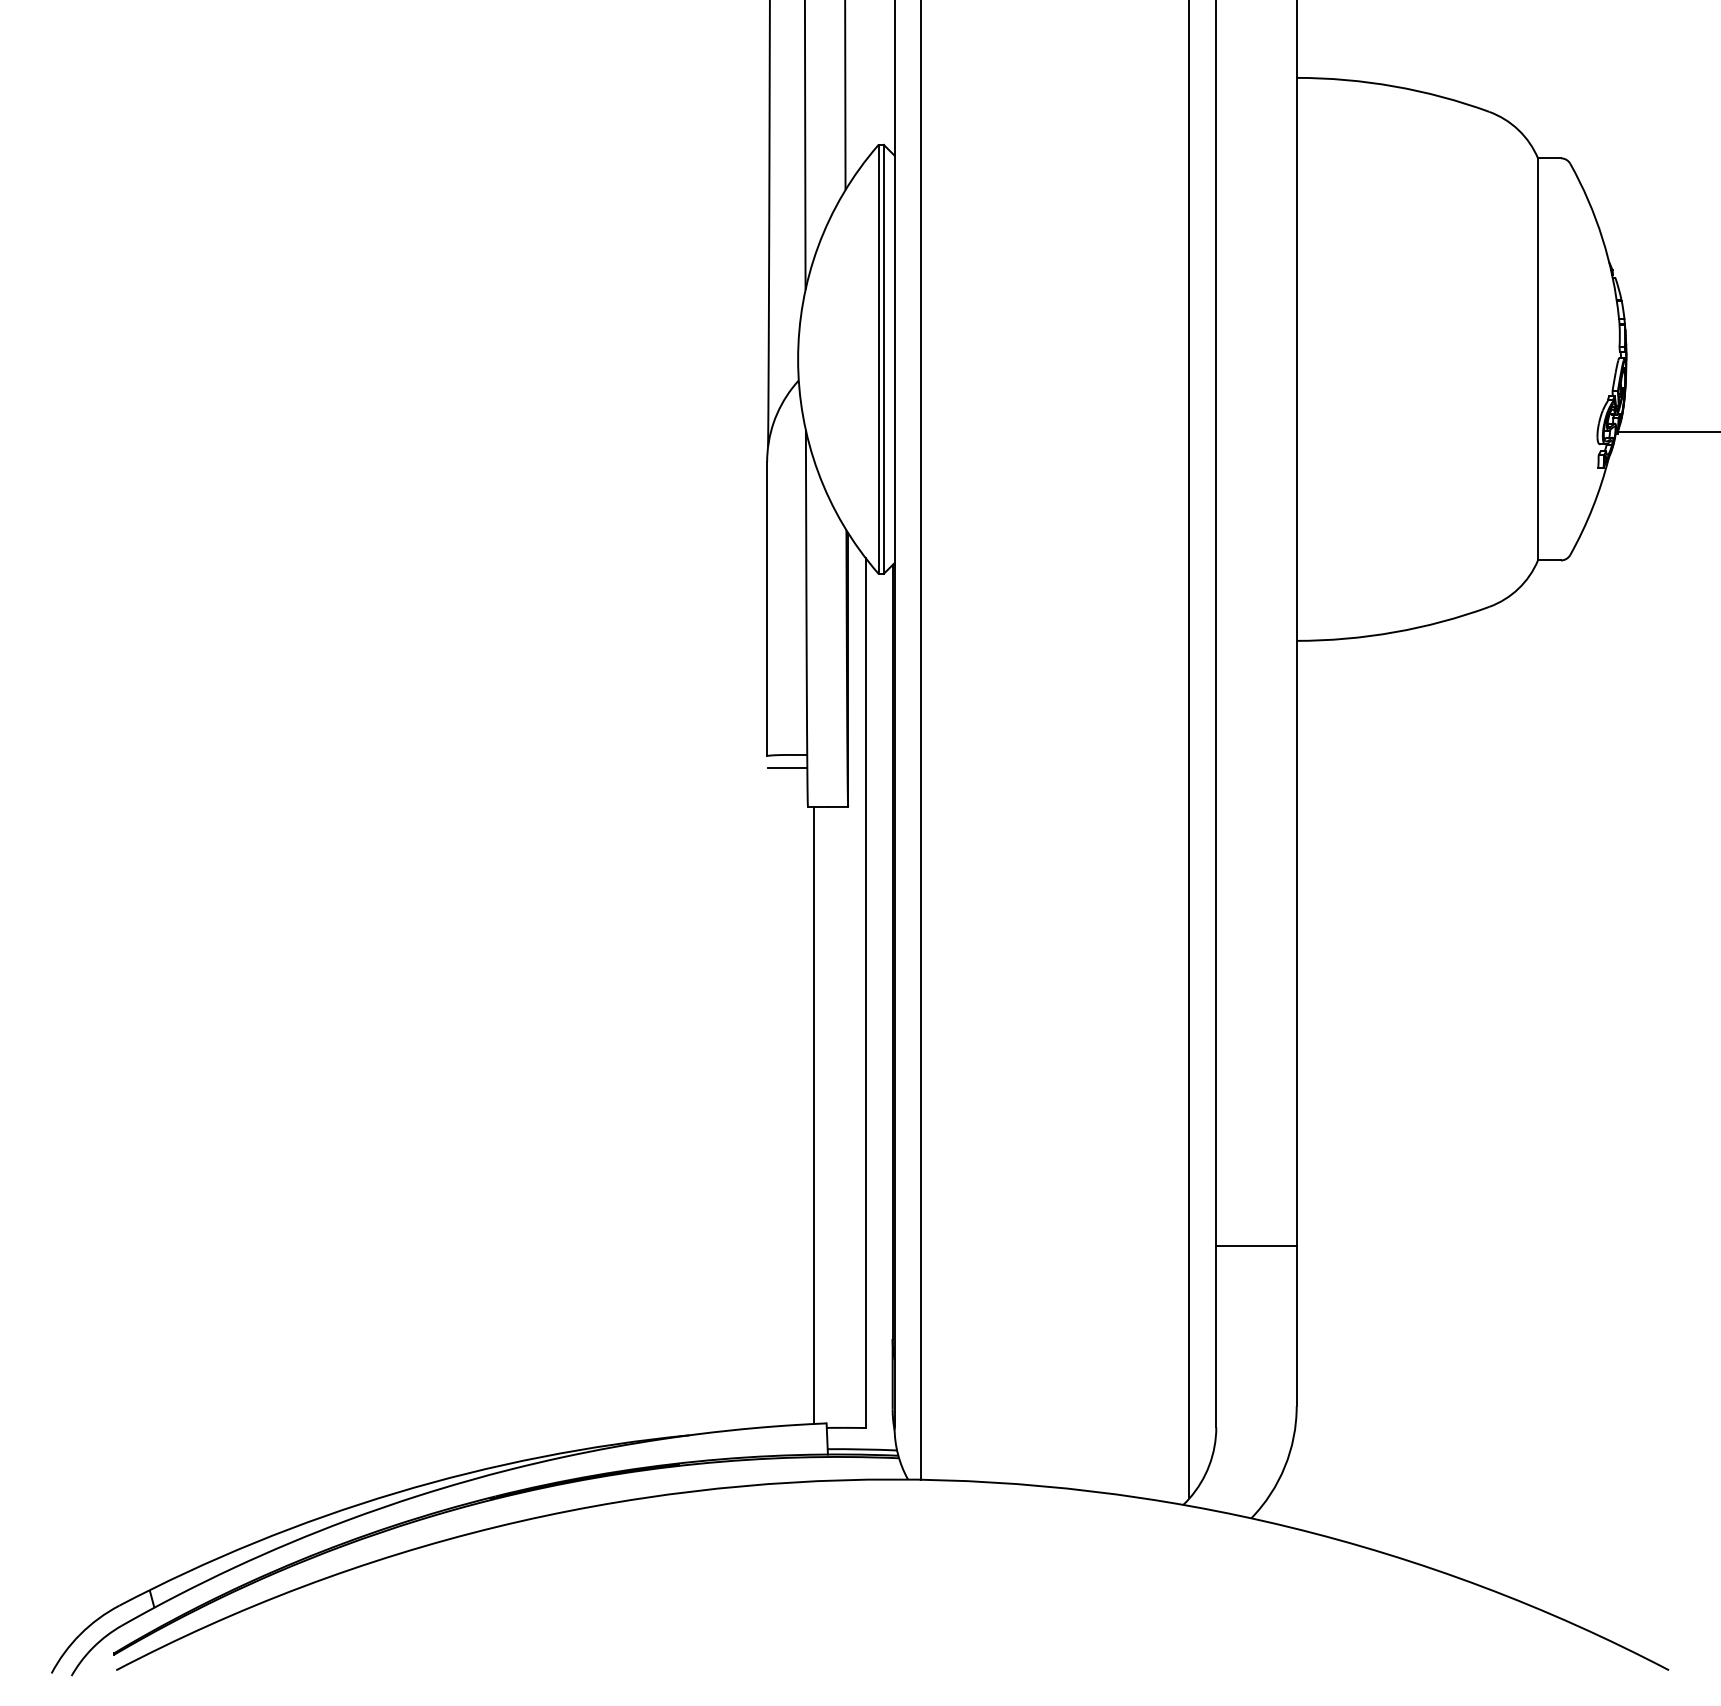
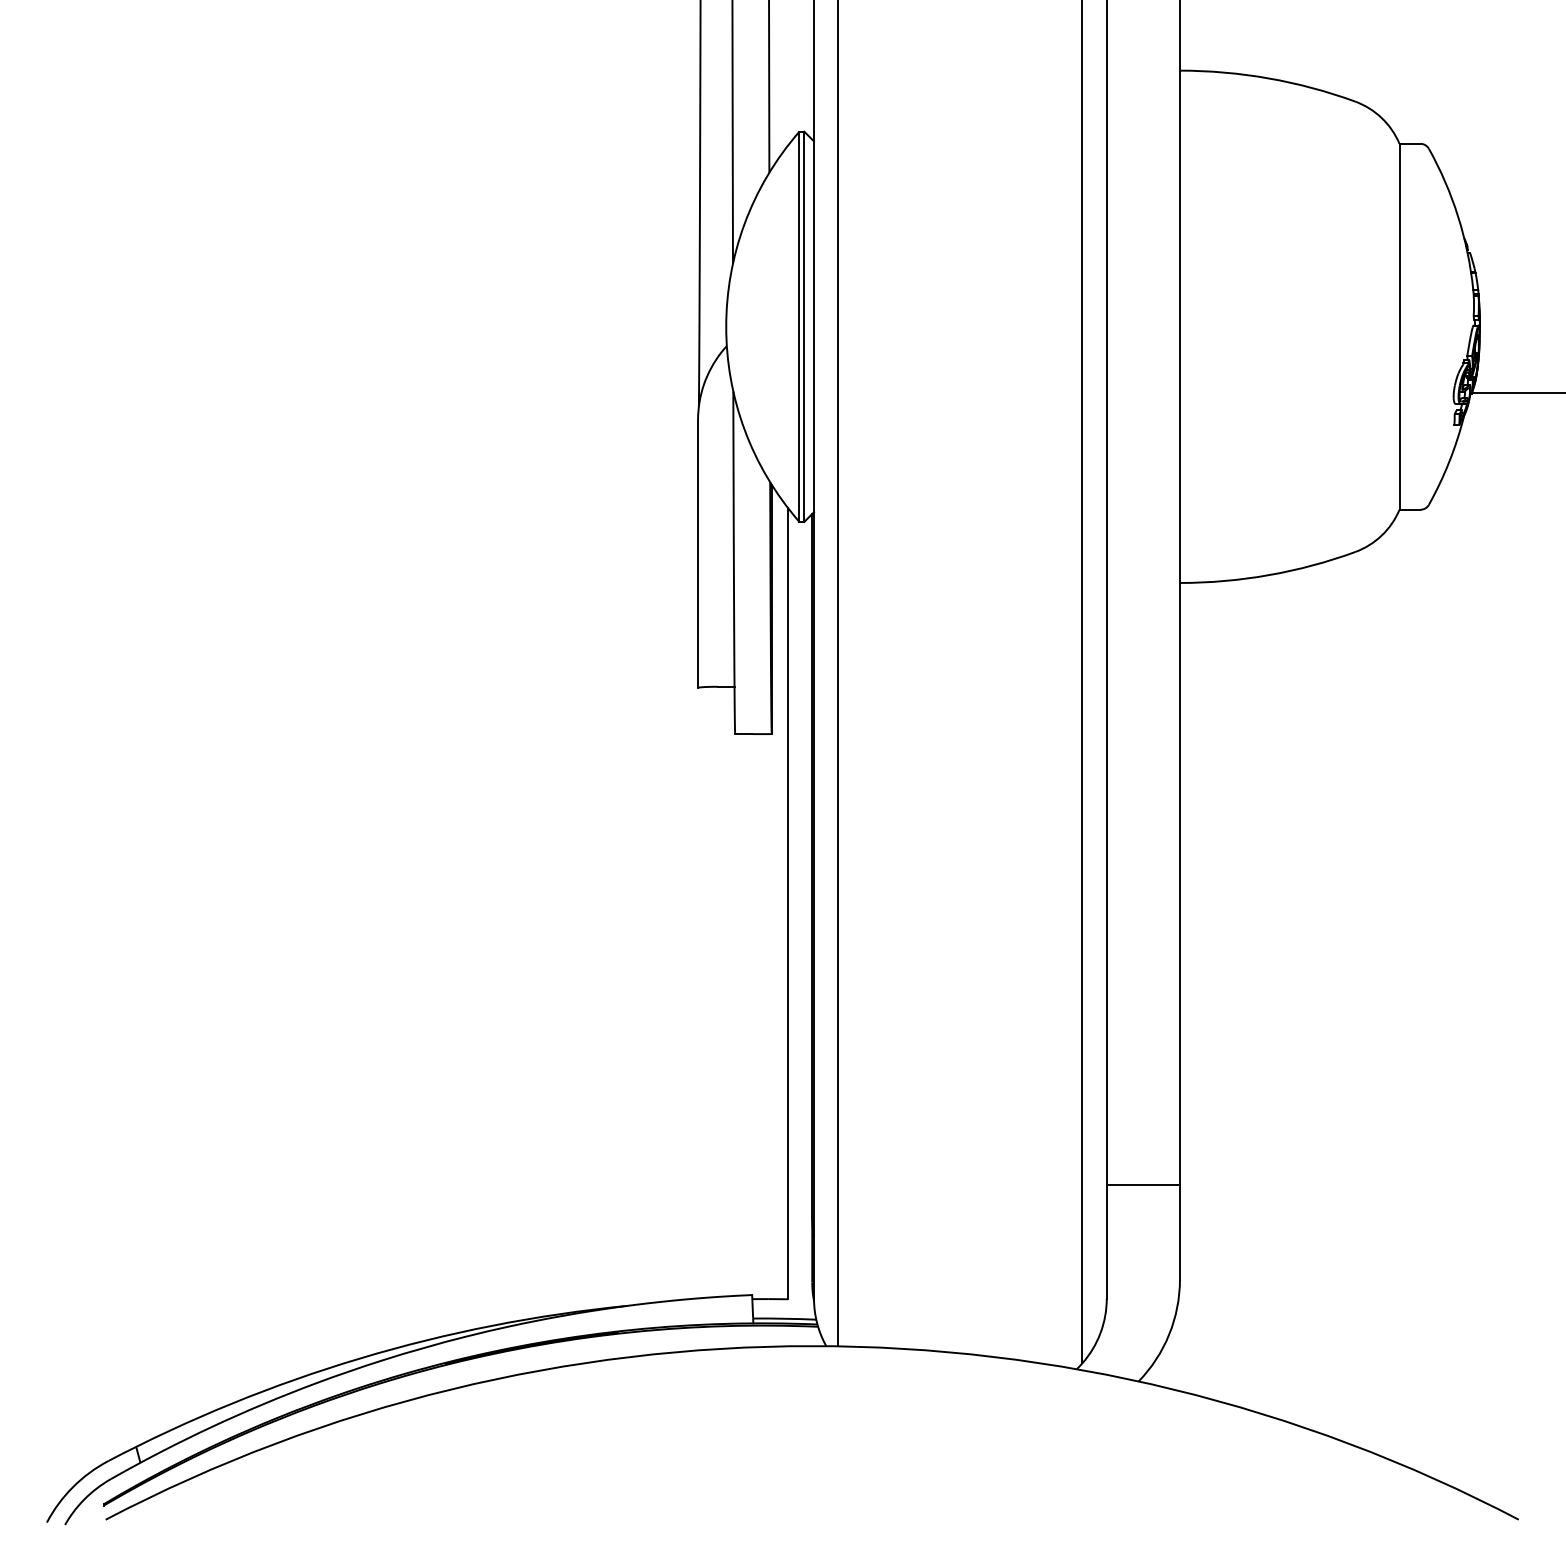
line: (787, 767) -> (716, 698), removed
line: (814, 1114) -> (741, 1013), removed
line: (1256, 1245) -> (1143, 1185), moved

